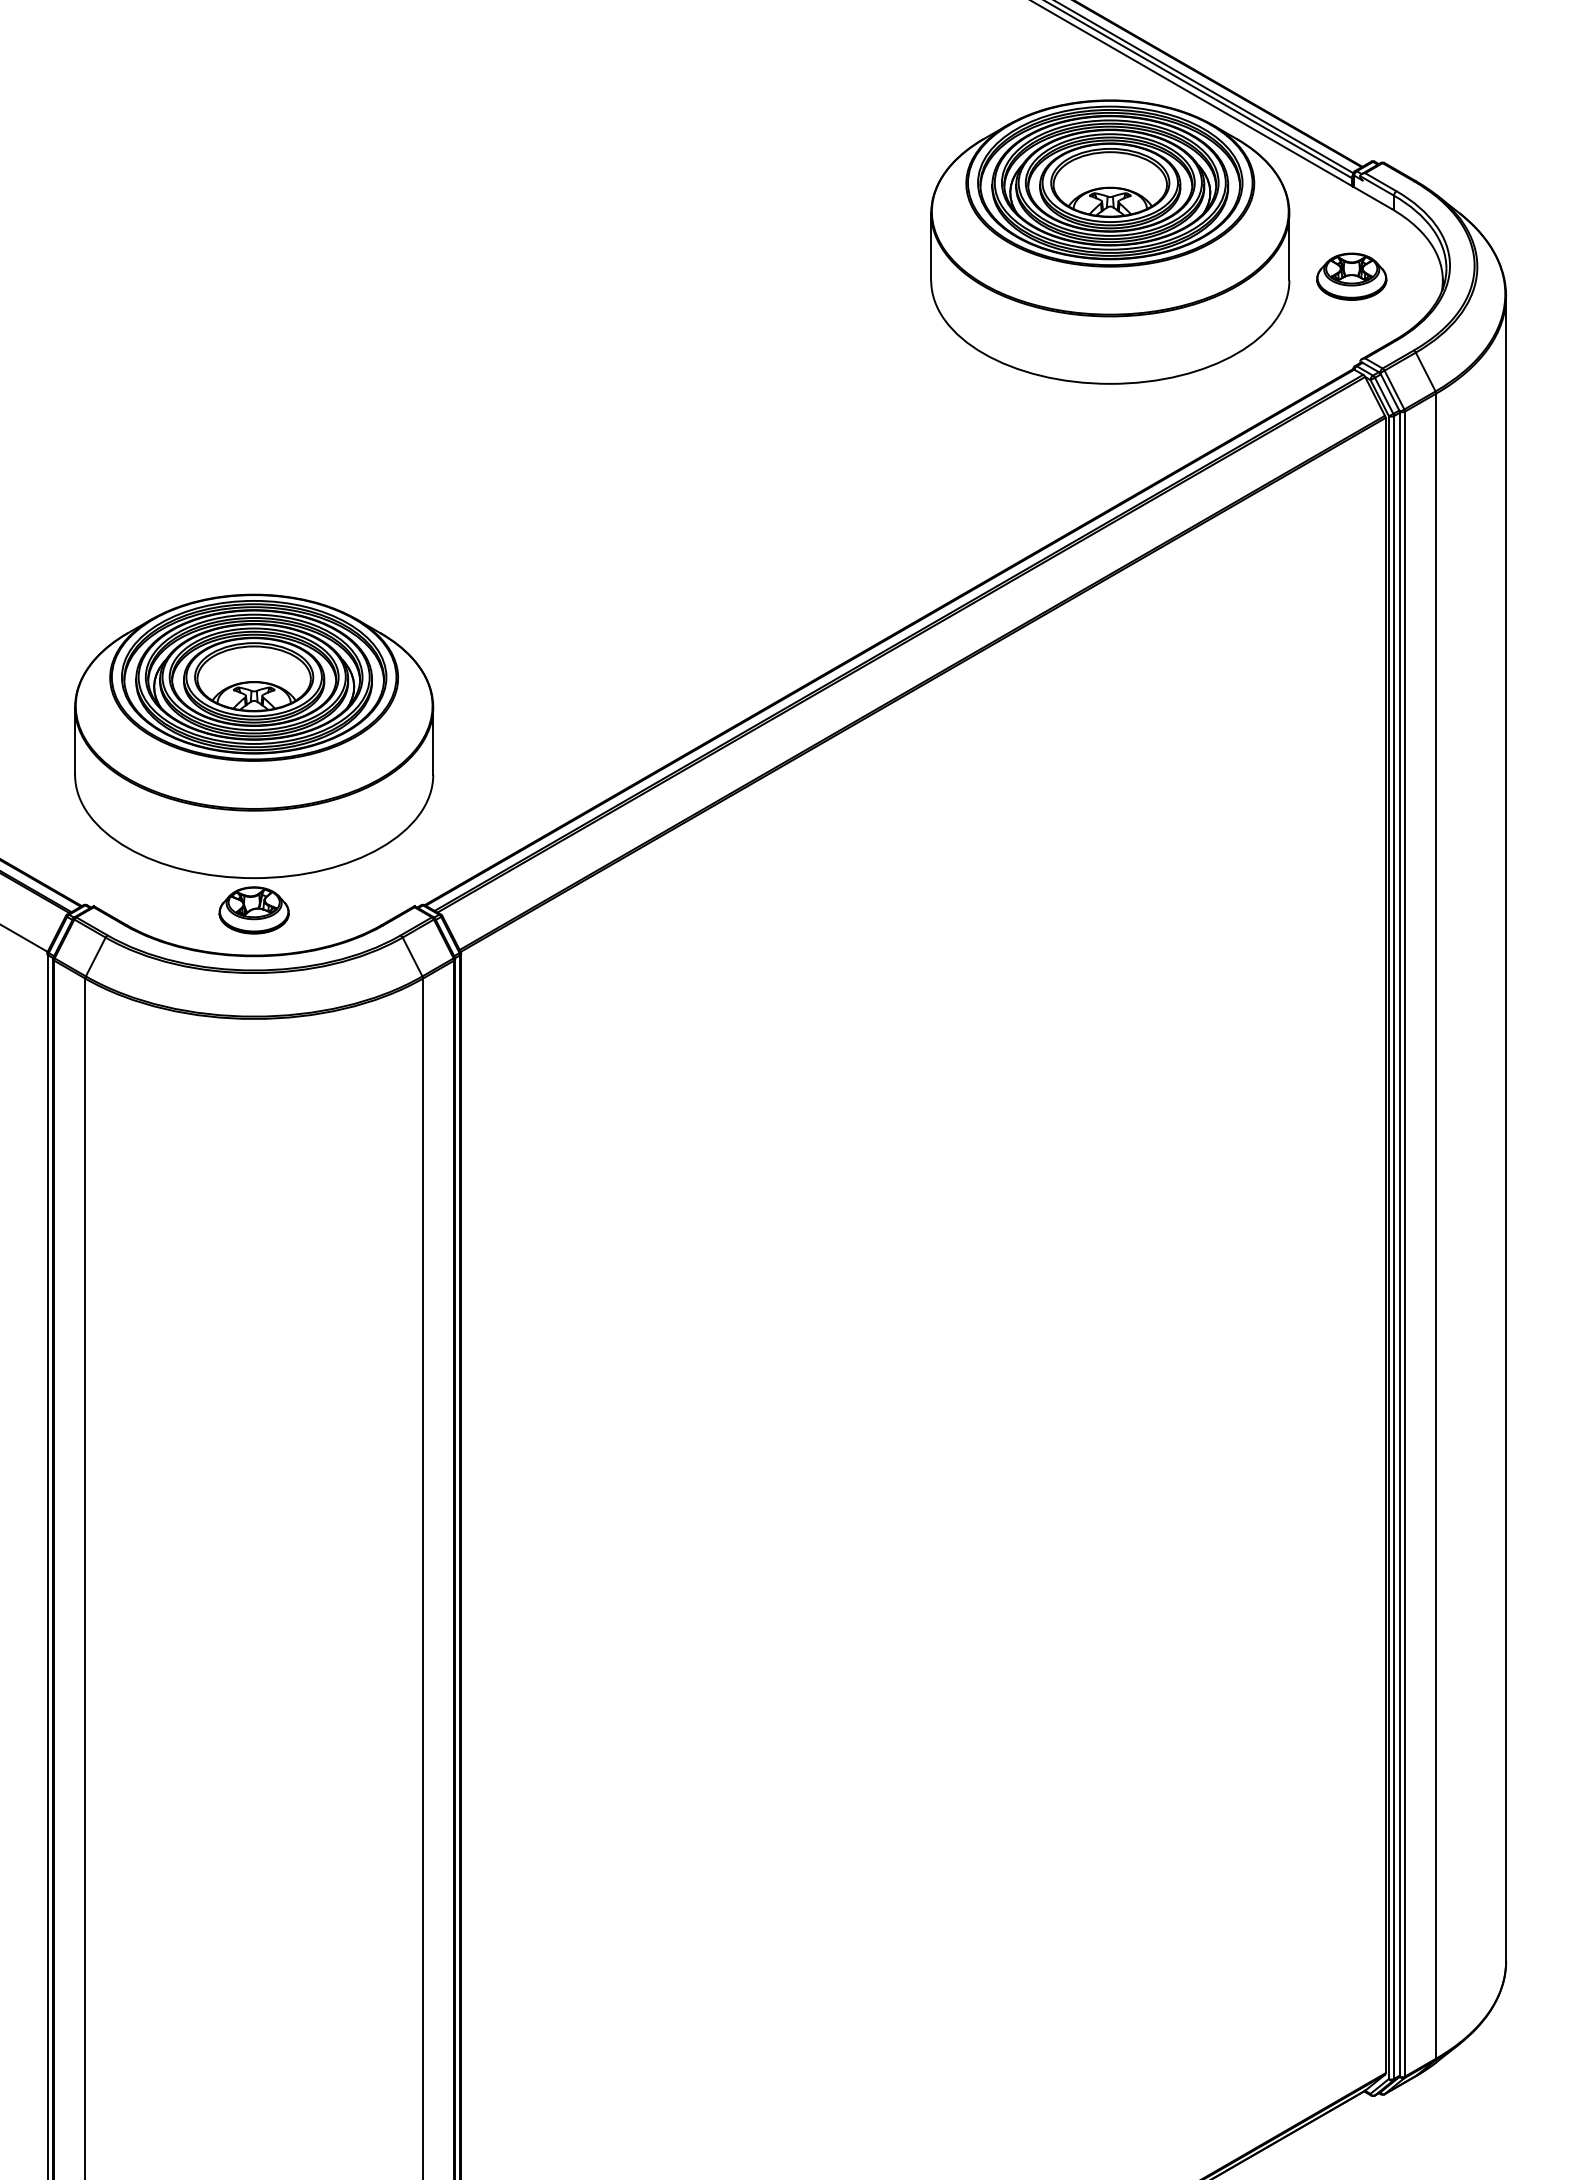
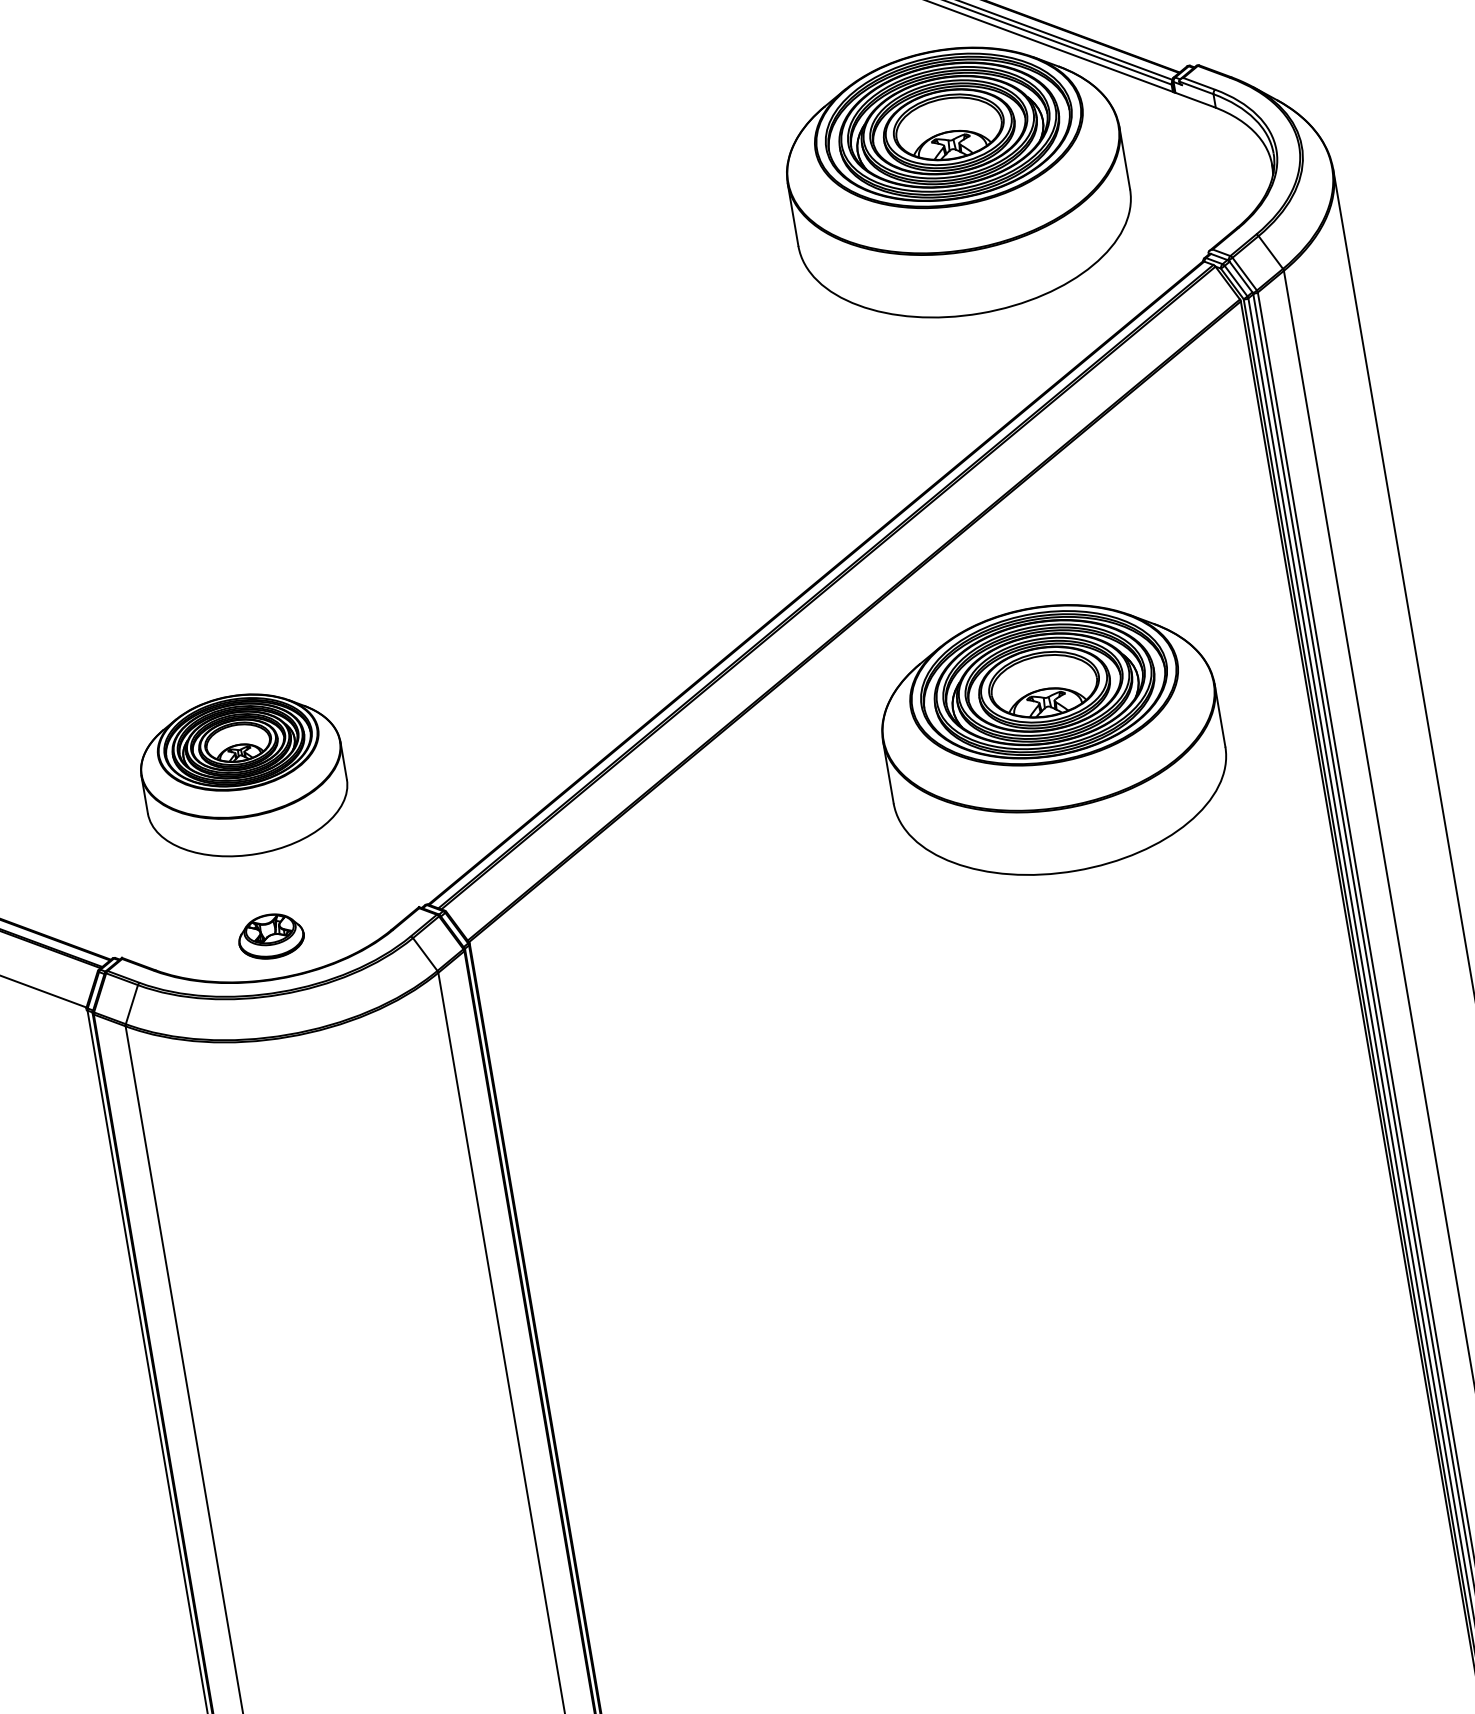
part: (1351, 276) -> (1186, 175), removed
part: (254, 735) -> (243, 774), size x0.6
part: (1110, 843) -> (1053, 738), added

